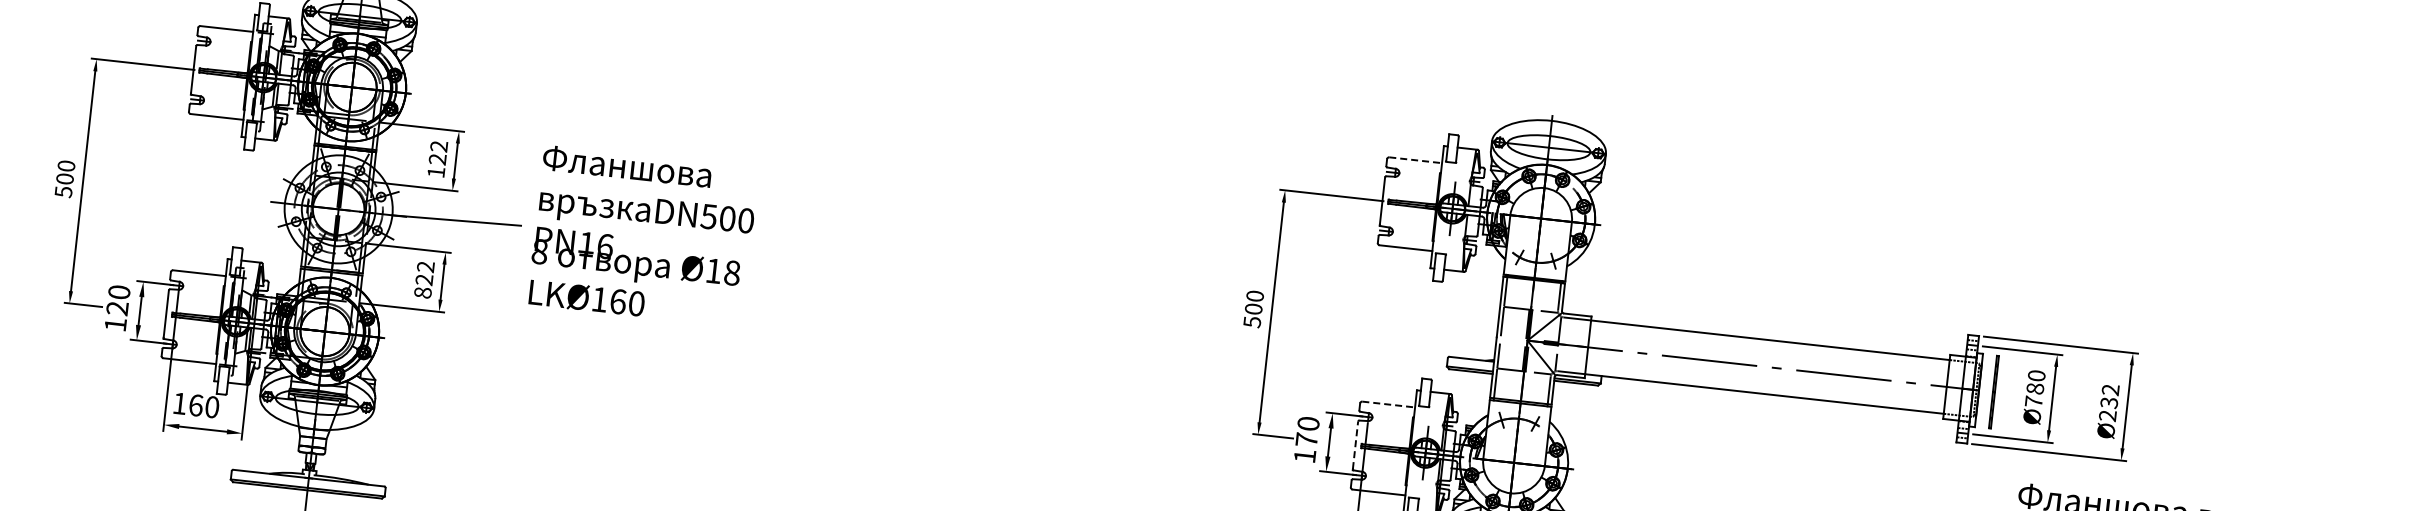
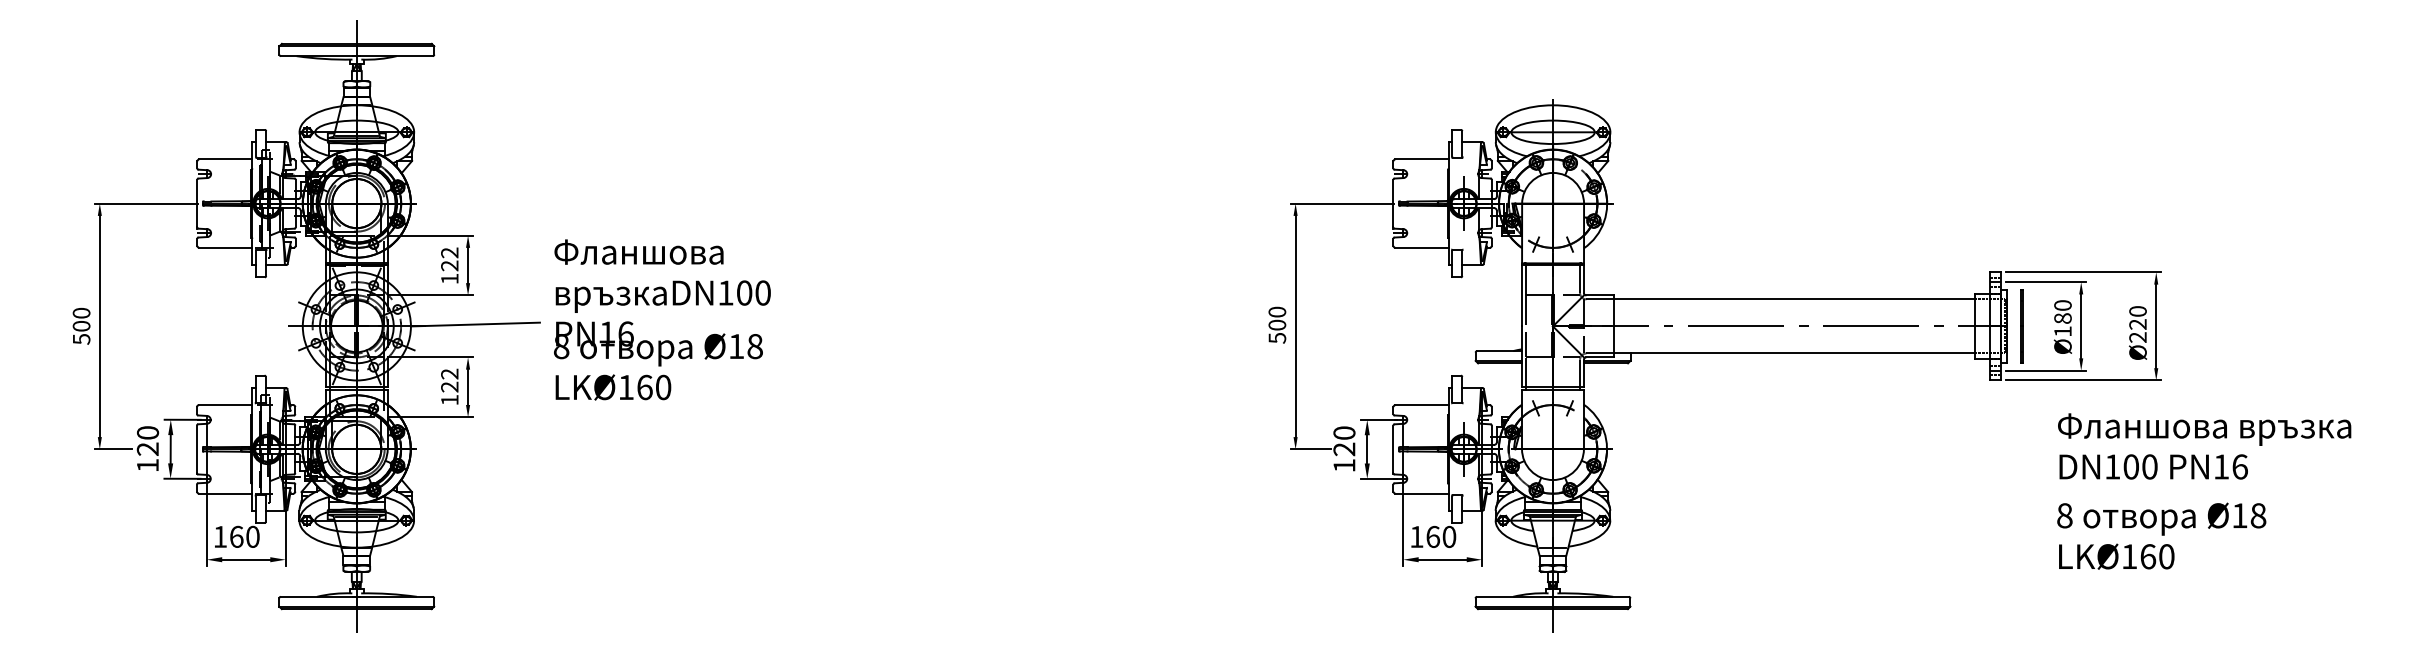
line: (1415, 160) -> (1421, 159), dashed -> solid
text: (708, 216) -> (725, 292), DN500 -> DN100
text: (422, 292) -> (449, 399), 822 -> 122
text: (2109, 396) -> (2137, 318), Ø232 -> Ø220
text: (2033, 401) -> (2062, 331), Ø780 -> Ø180
line: (1388, 404) -> (1421, 405), dashed -> solid
text: (1306, 440) -> (1344, 449), 170 -> 120
line: (1355, 445) -> (1393, 449), dashed -> solid

